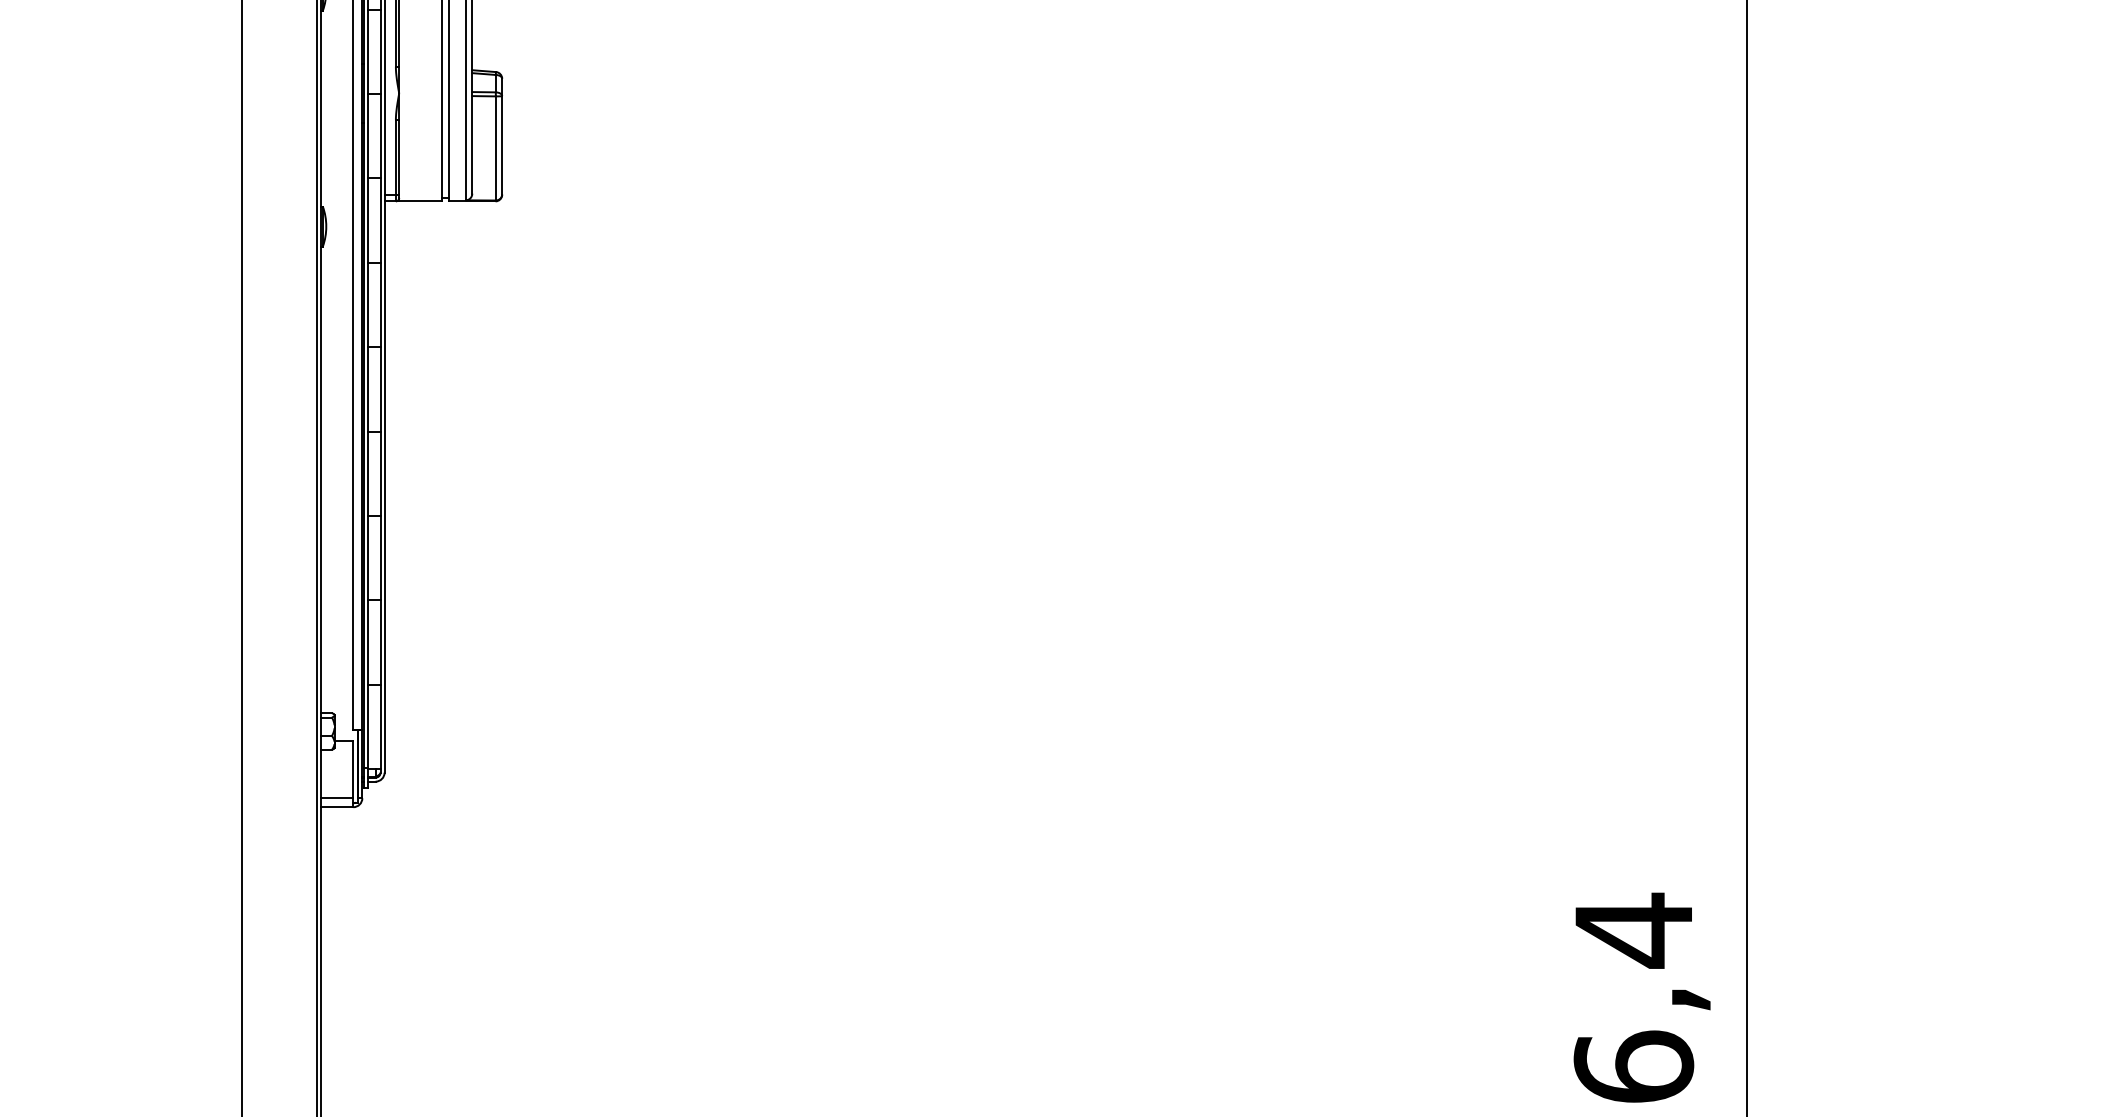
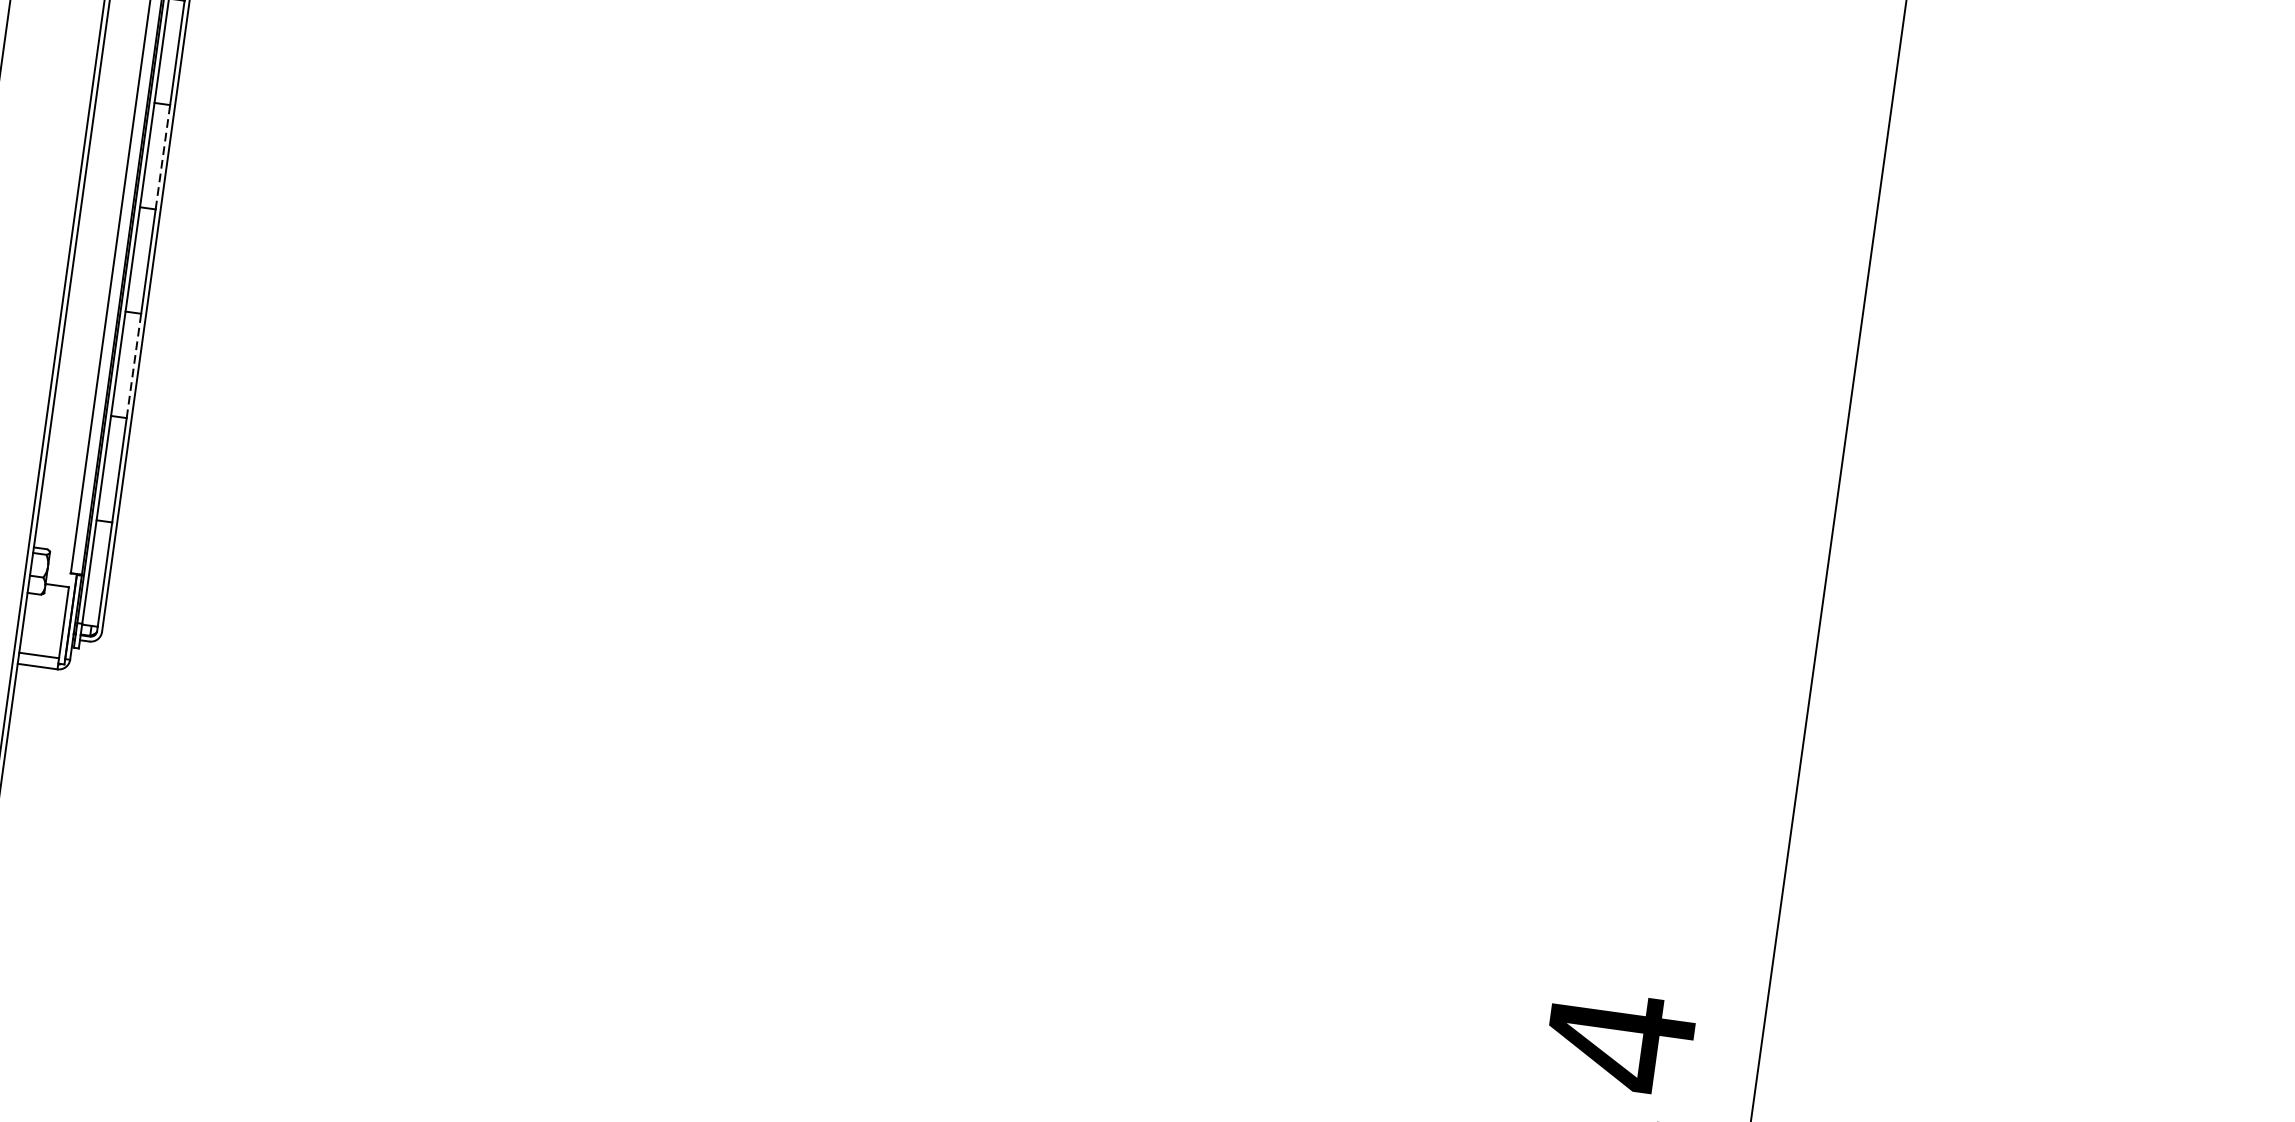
line: (380, 388) -> (162, 156), solid -> dashed
line: (380, 557) -> (133, 365), solid -> dashed

